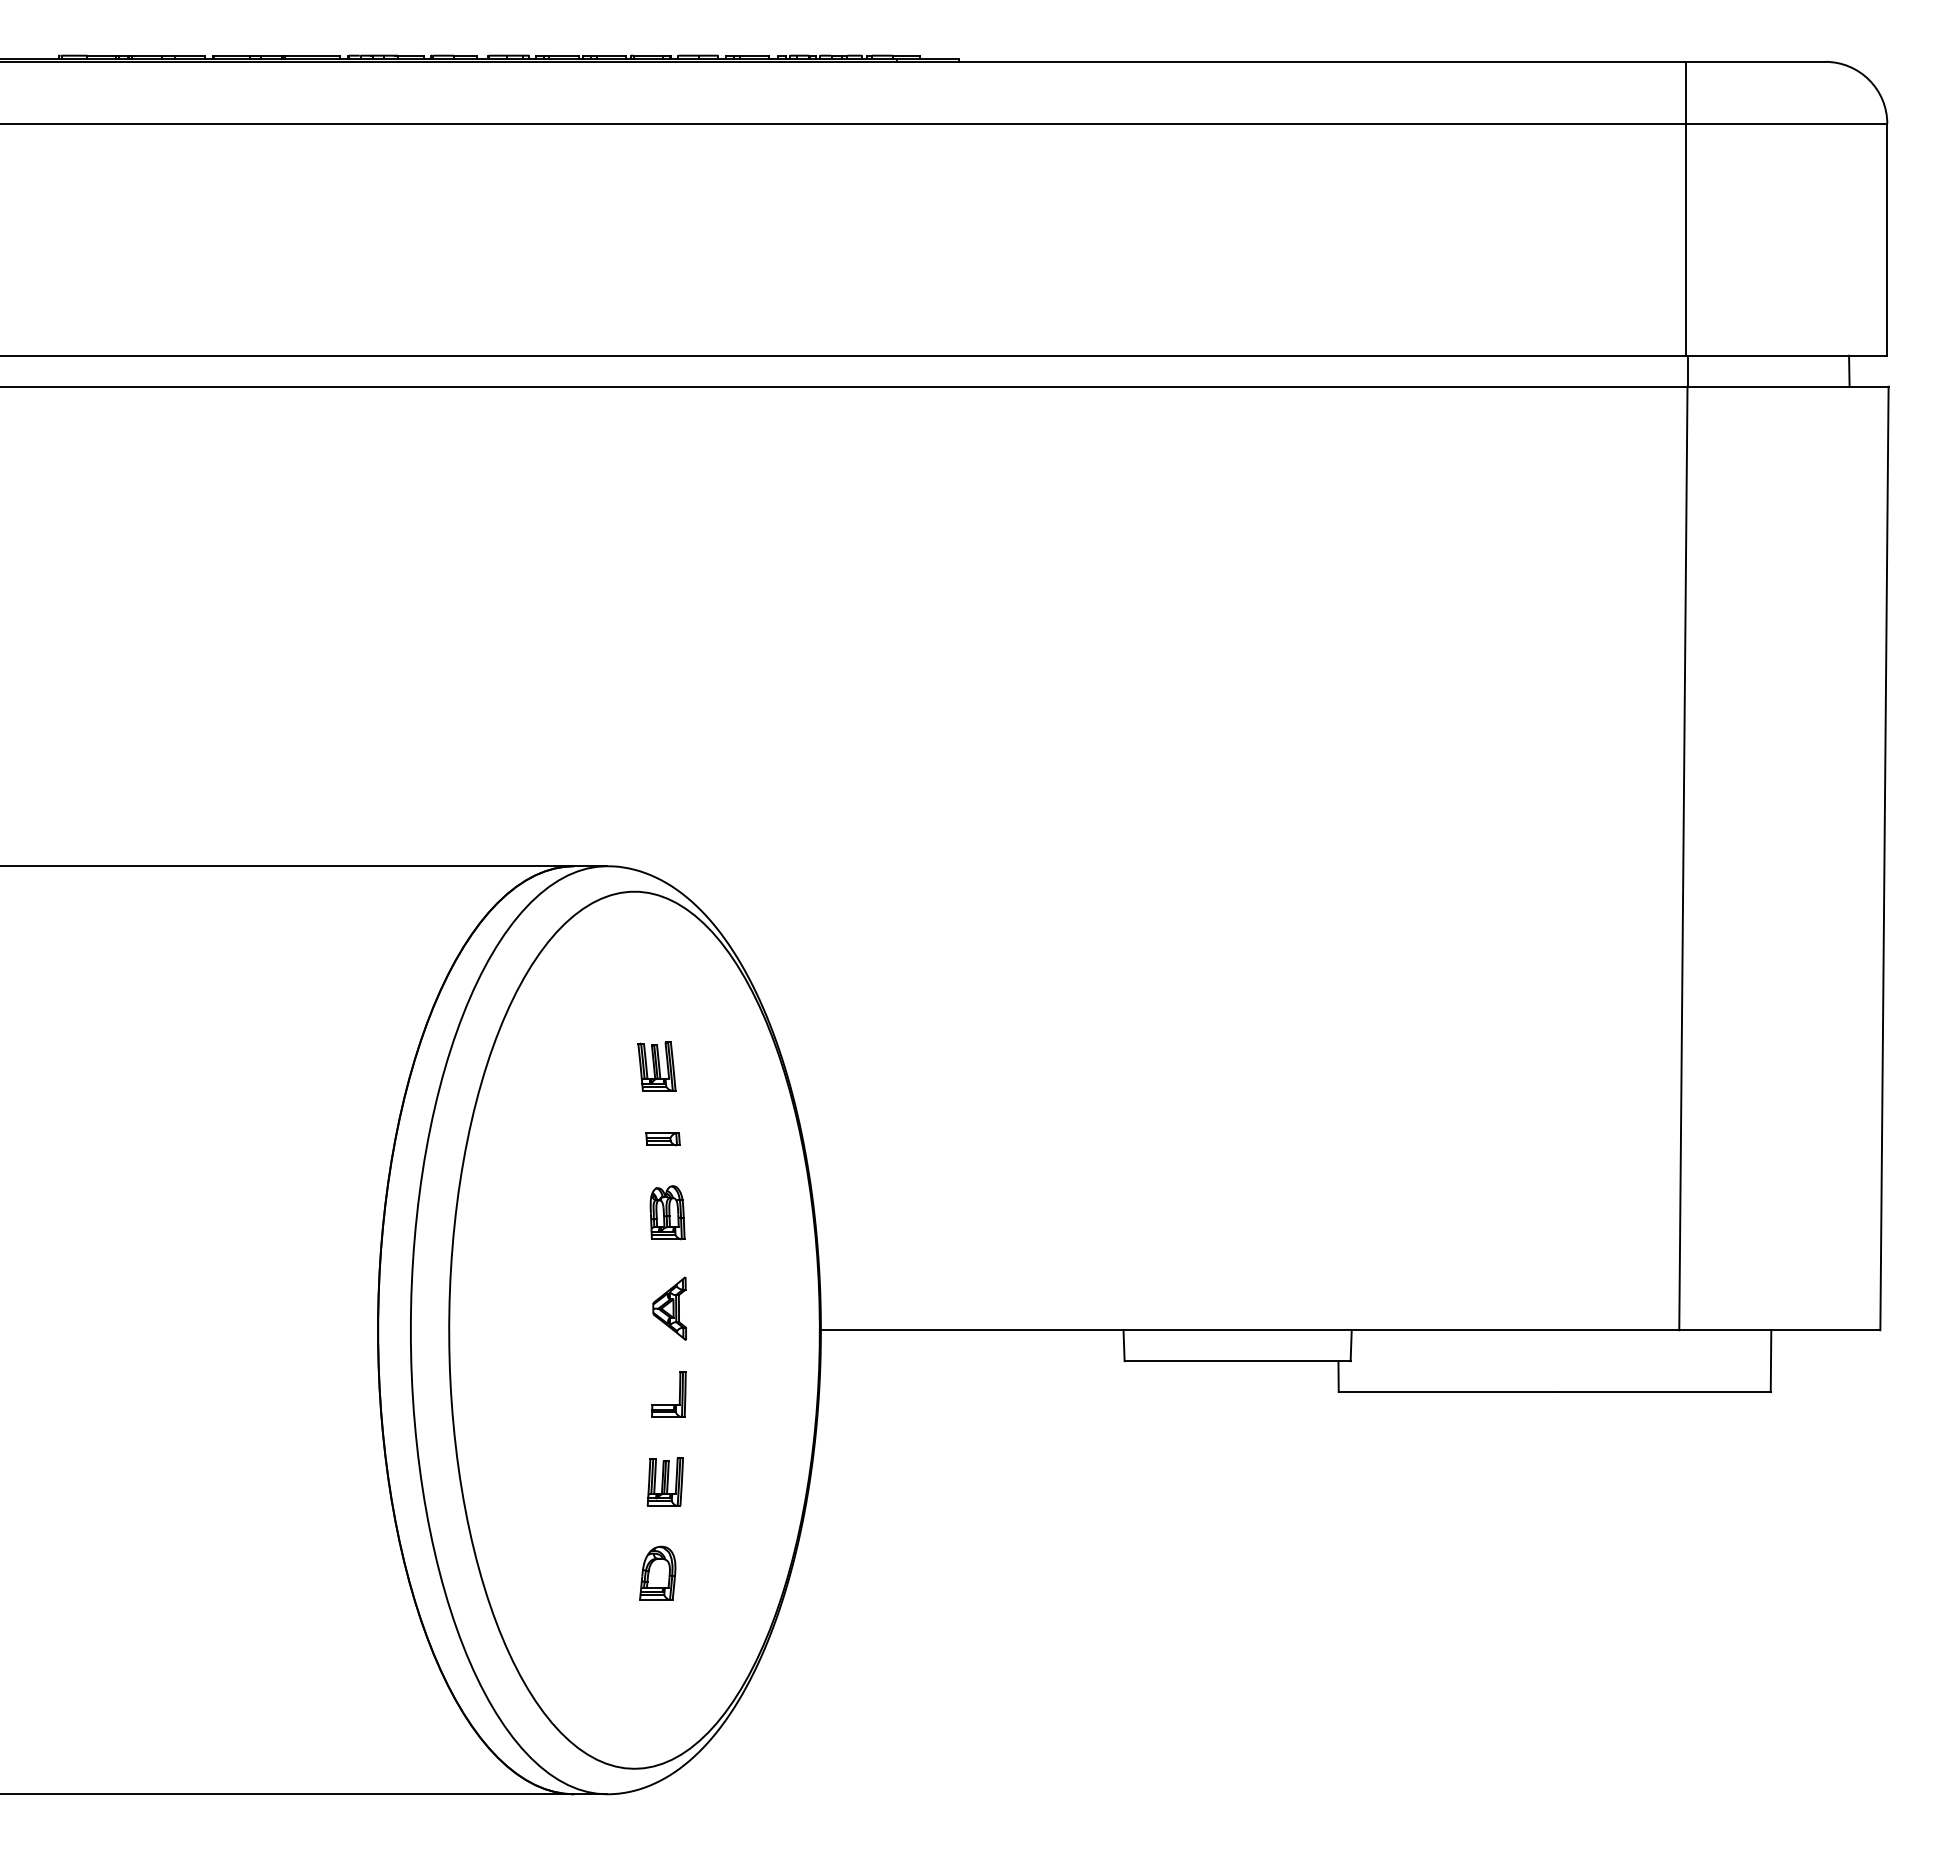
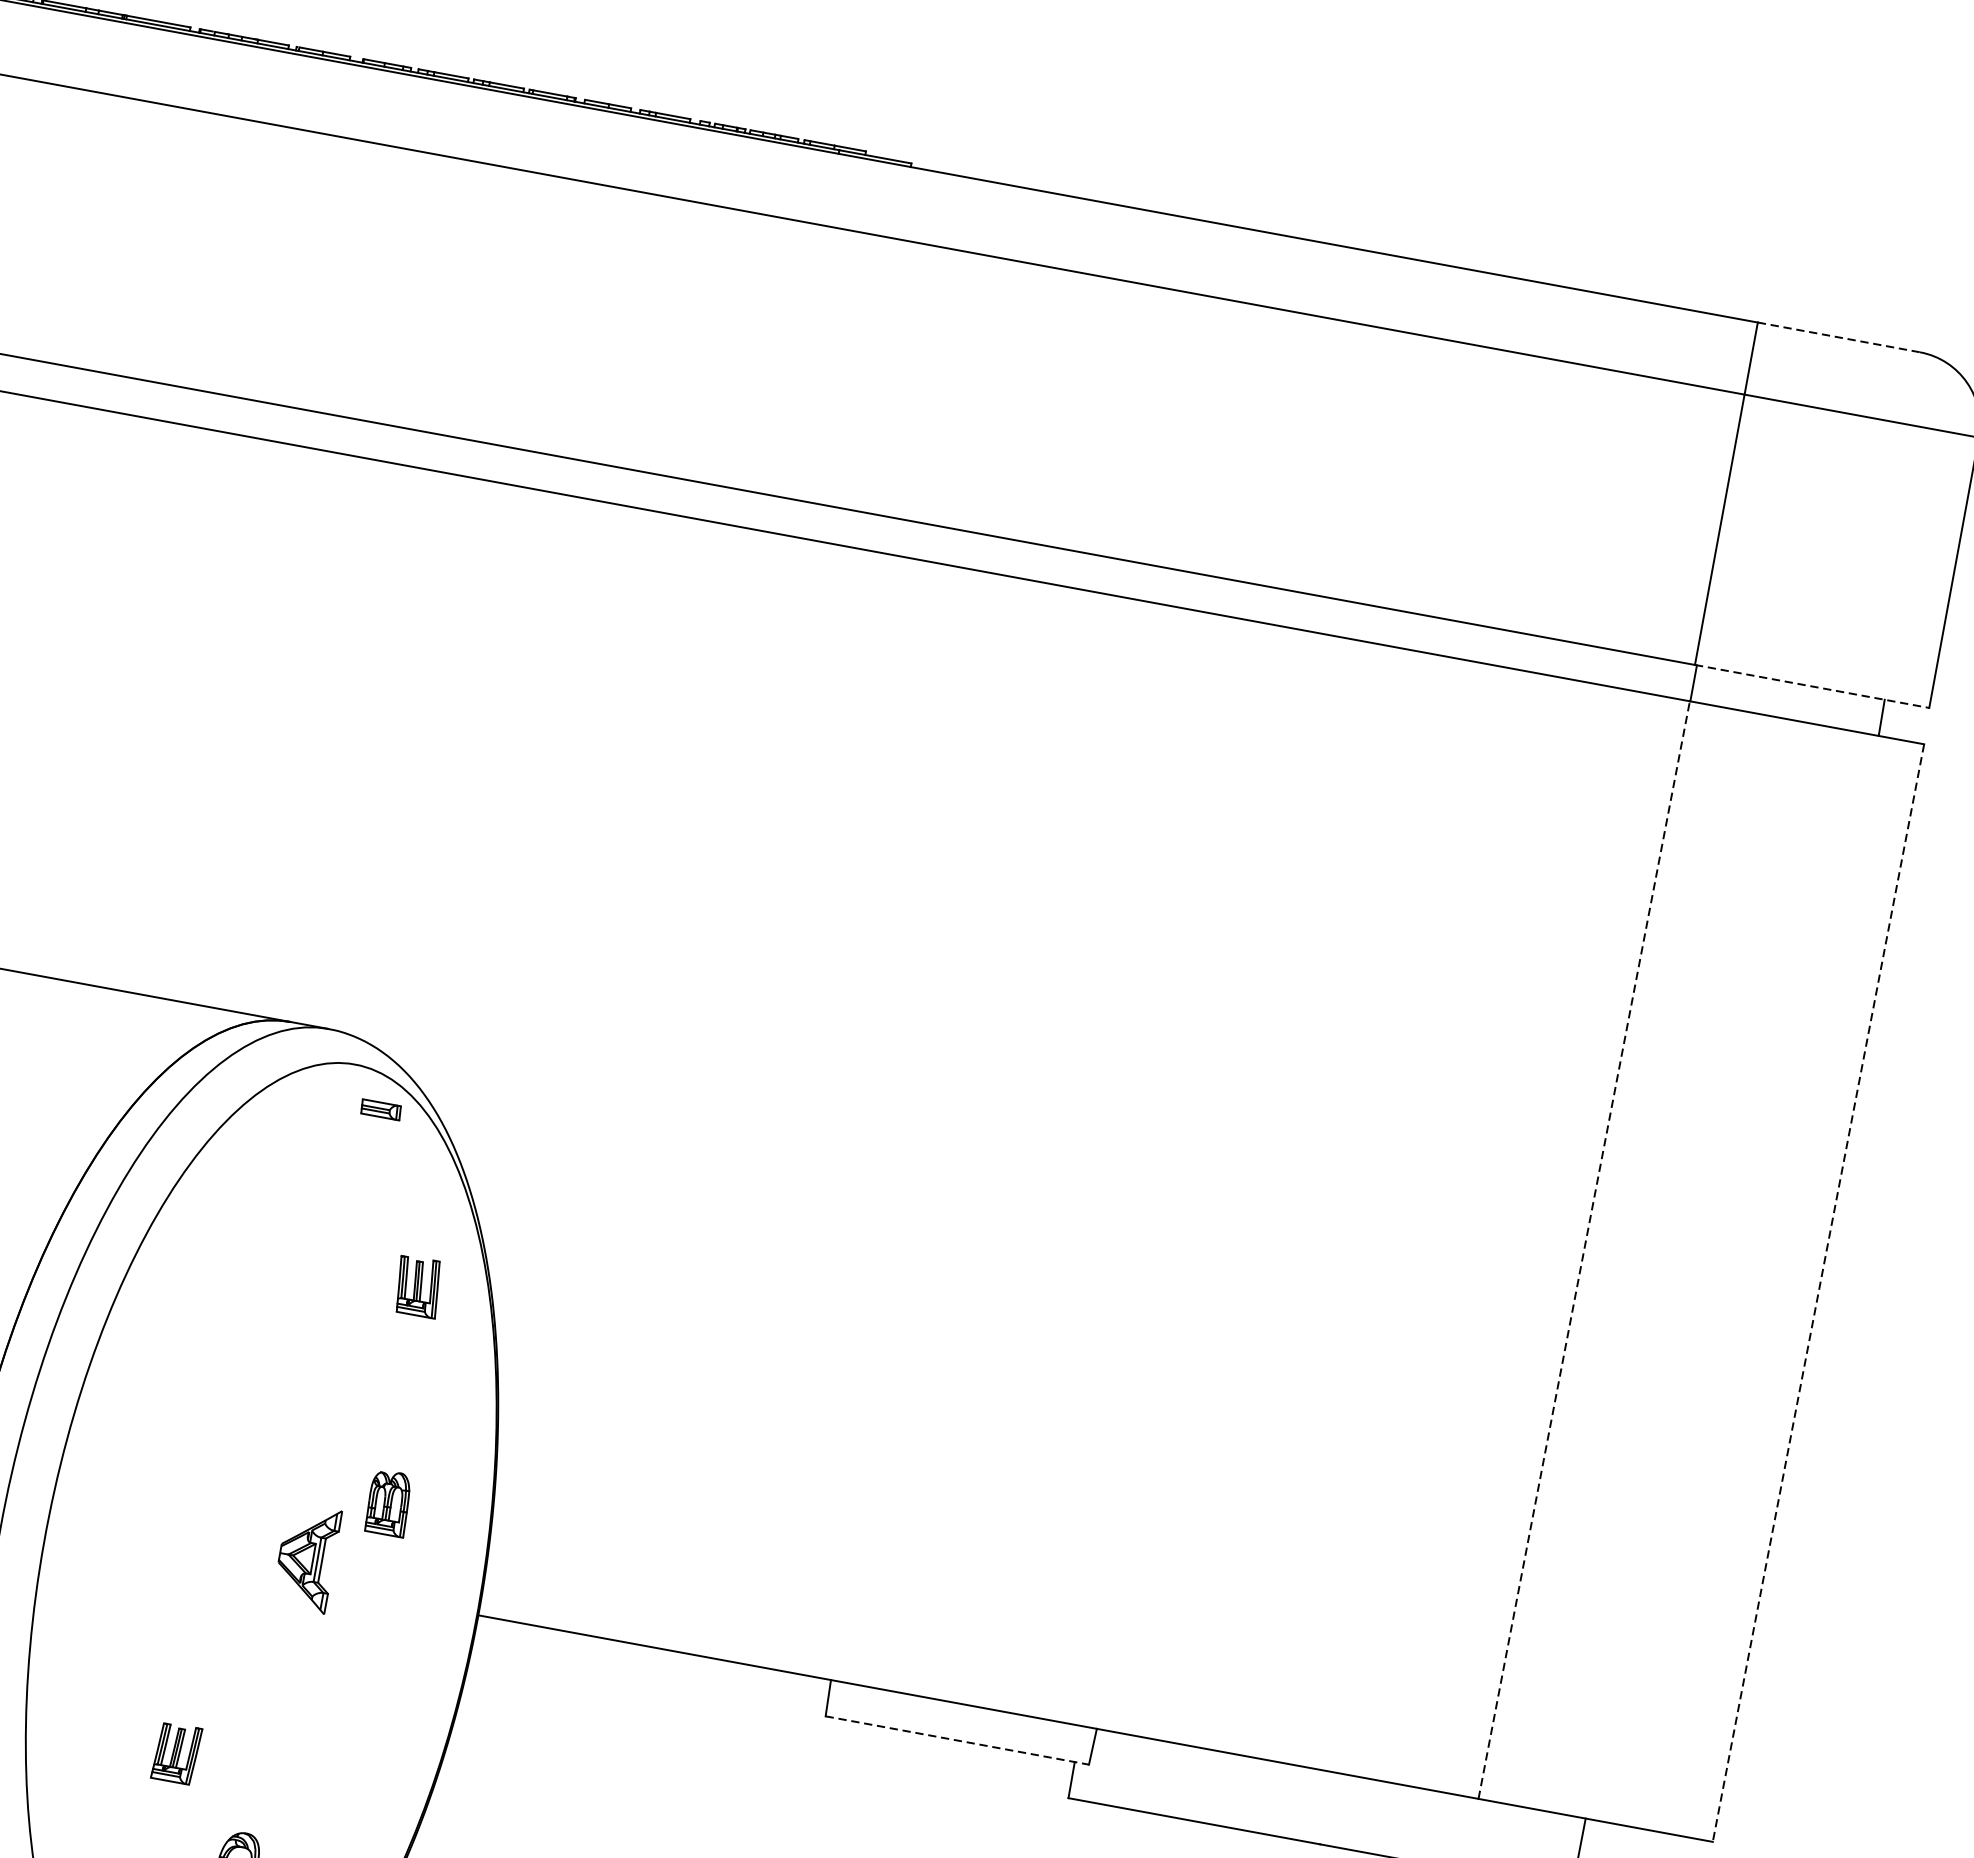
line: (1755, 61) -> (1838, 336), solid -> dashed
line: (1786, 355) -> (1811, 686), solid -> dashed
line: (1683, 858) -> (1584, 1250), solid -> dashed
line: (1884, 858) -> (1818, 1293), solid -> dashed
part: (656, 1066) -> (417, 1286), moved
part: (662, 1139) -> (380, 1109), moved
part: (667, 1212) -> (388, 1502), moved
part: (669, 1308) -> (306, 1557), size x1.4
line: (1238, 1361) -> (958, 1741), solid -> dashed
part: (668, 1404) -> (284, 1669), removed
part: (664, 1481) -> (175, 1752), moved

